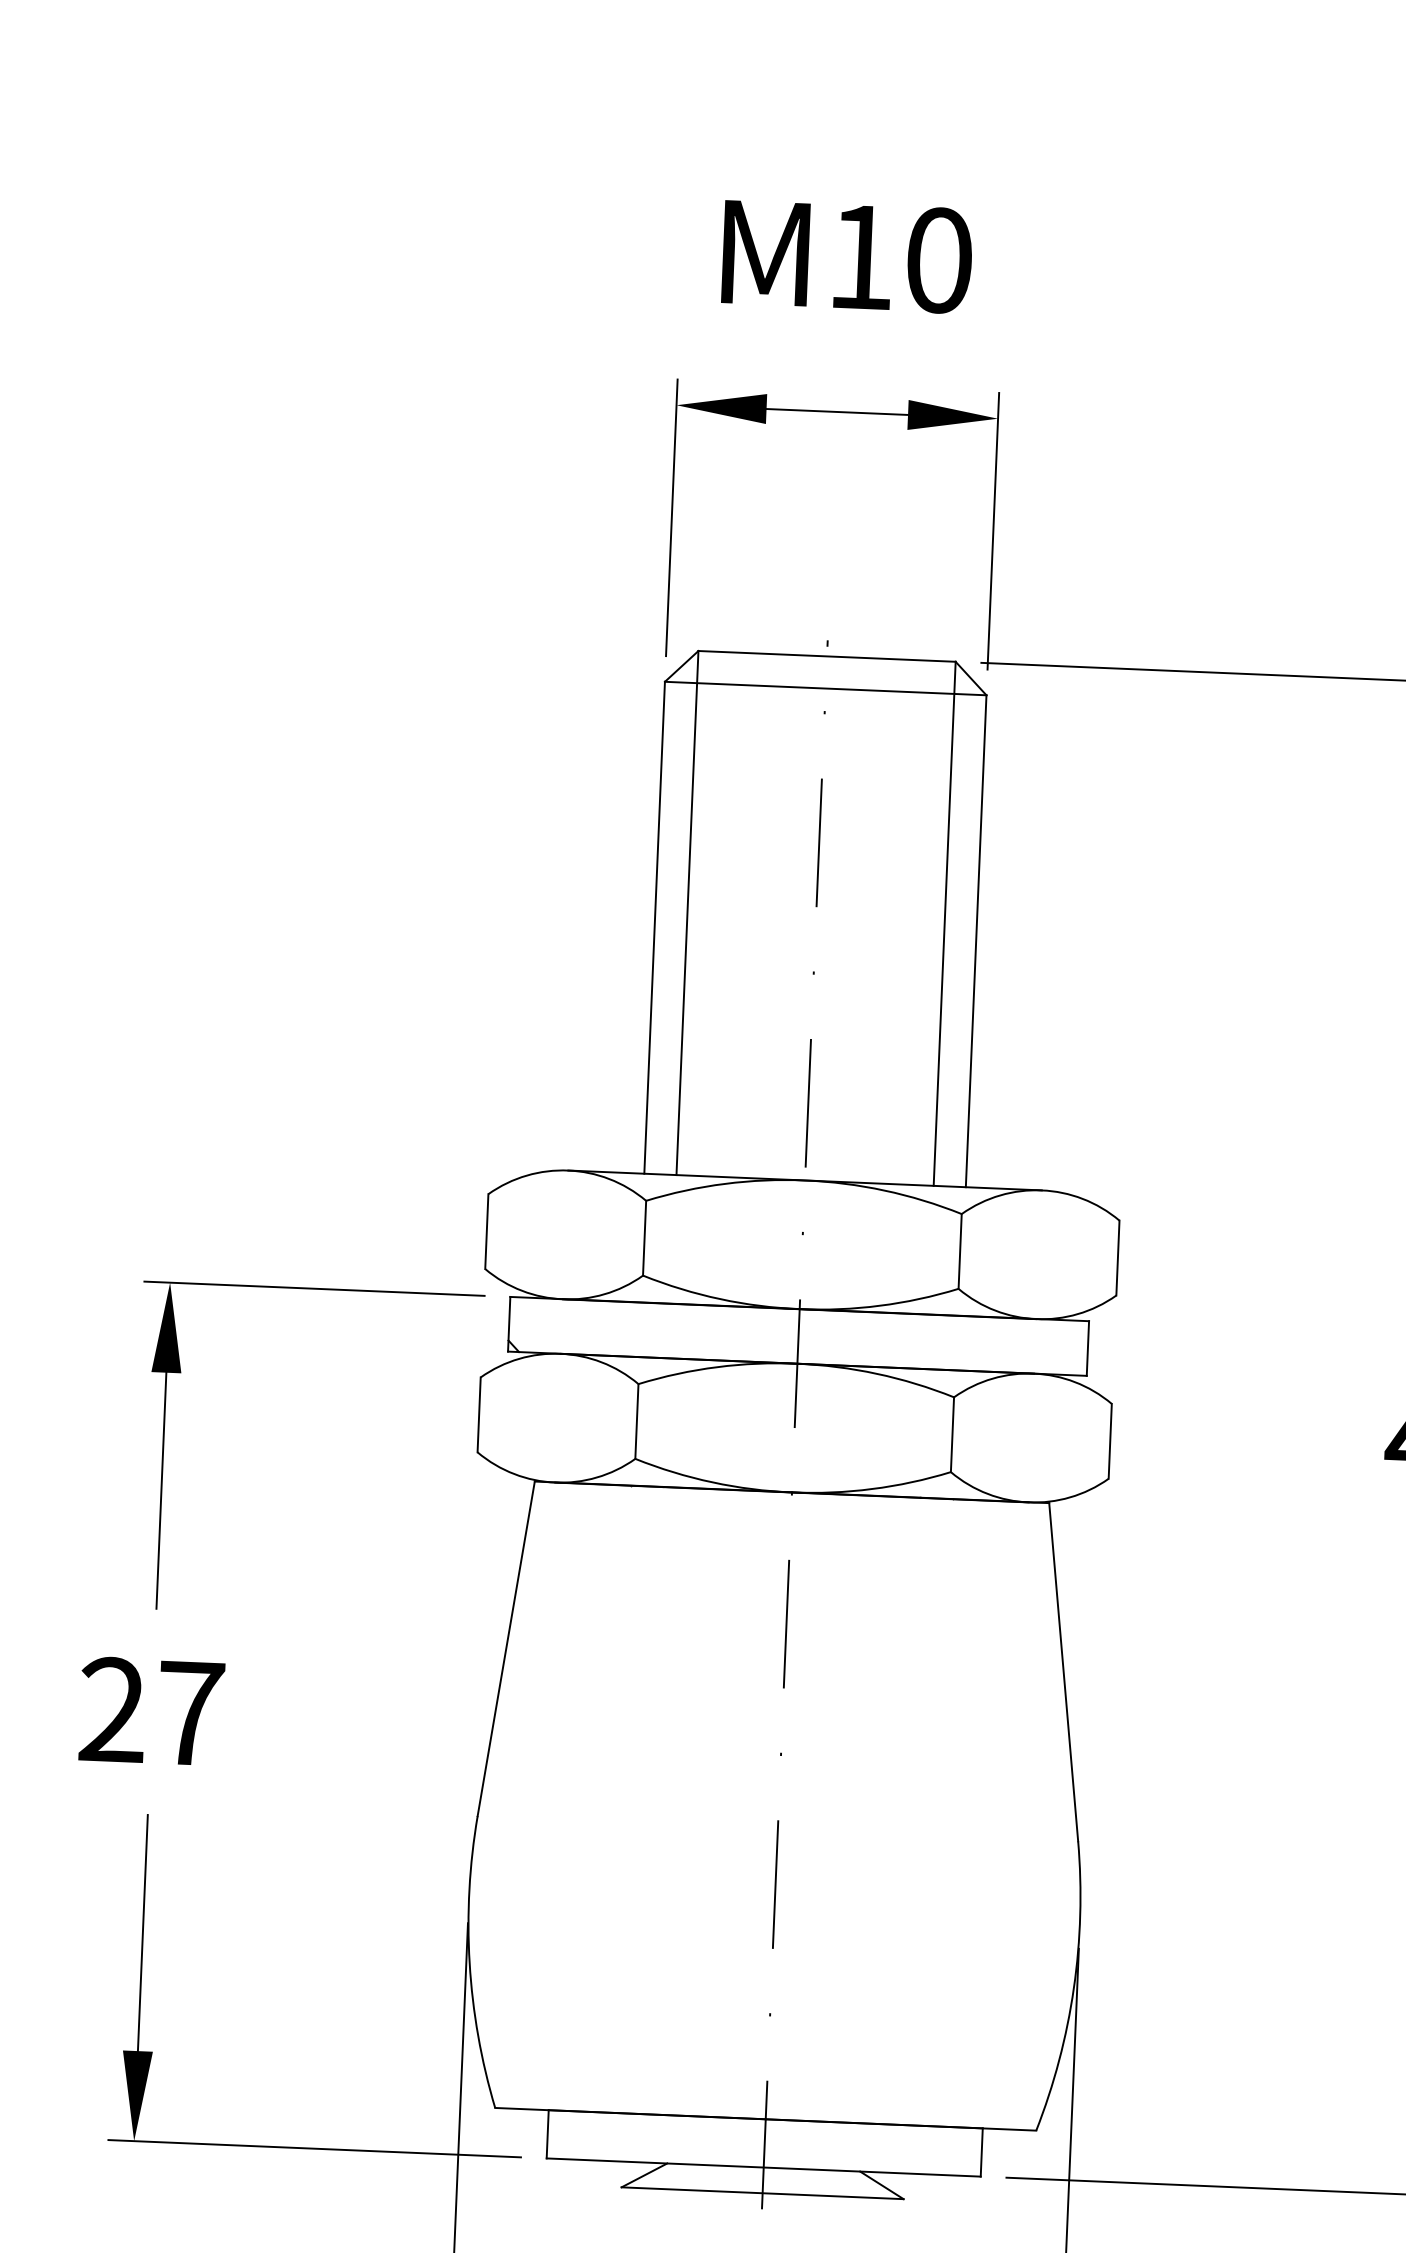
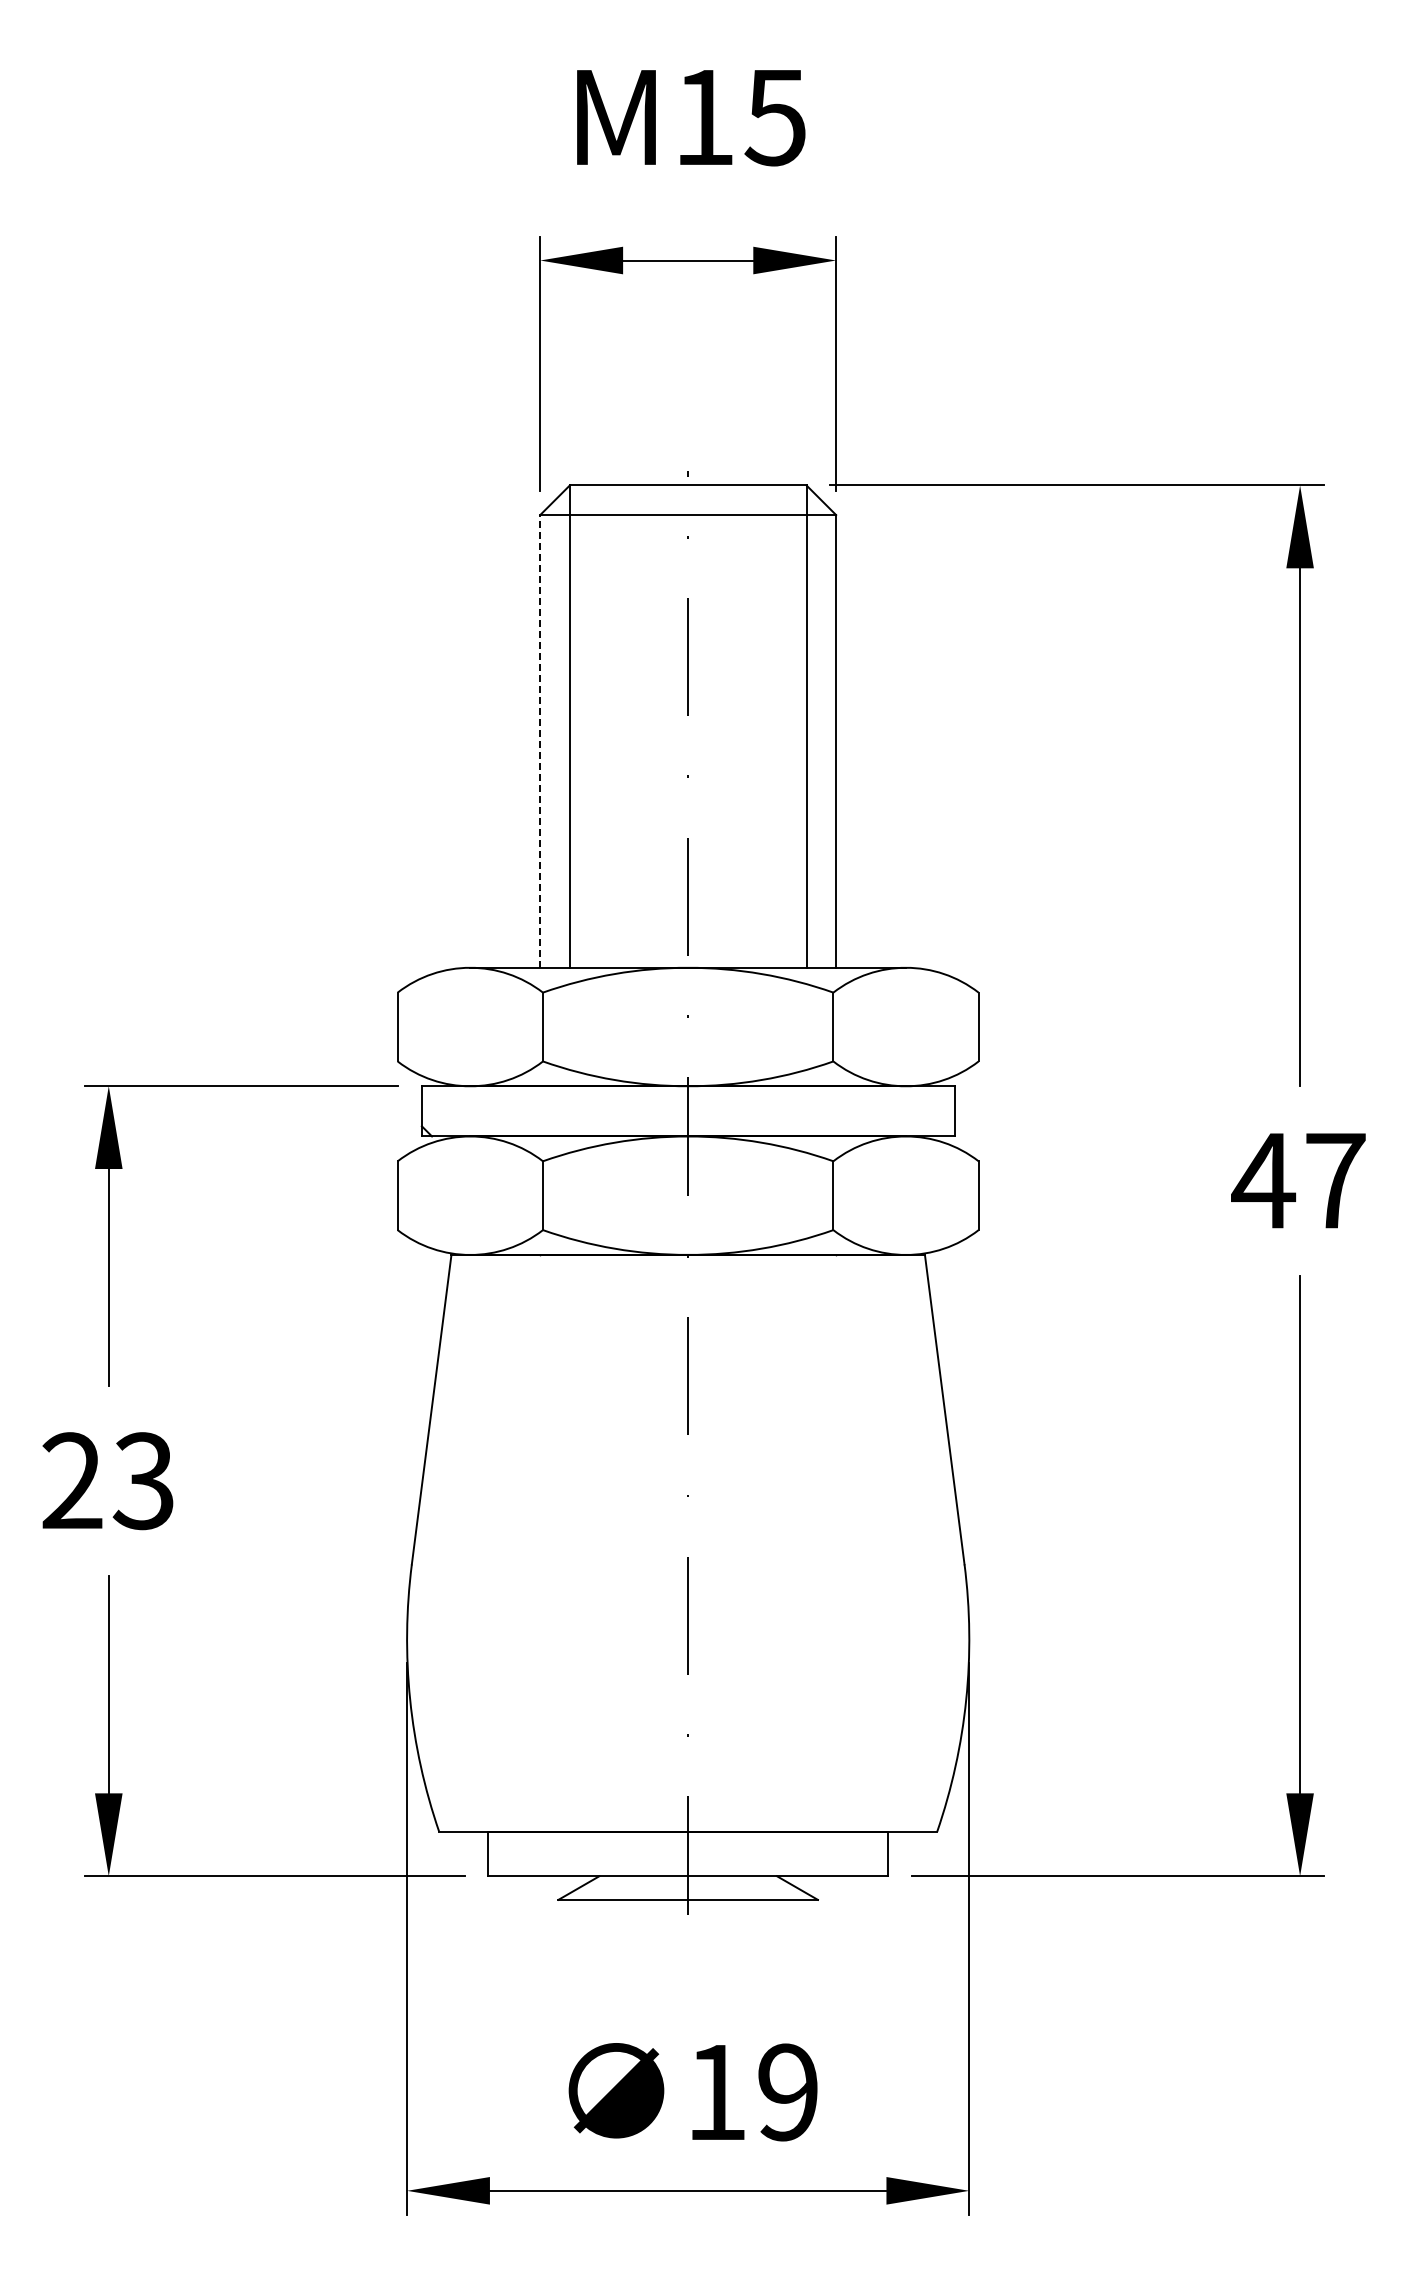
text: (937, 260) -> (774, 117), M10 -> M15
line: (654, 926) -> (540, 740), solid -> dashed
text: (189, 1713) -> (143, 1481), 27 -> 23

